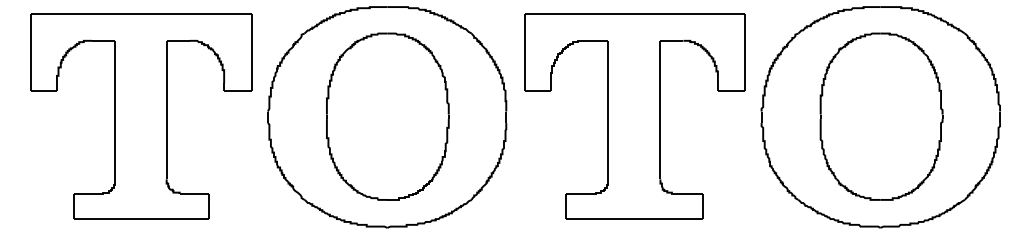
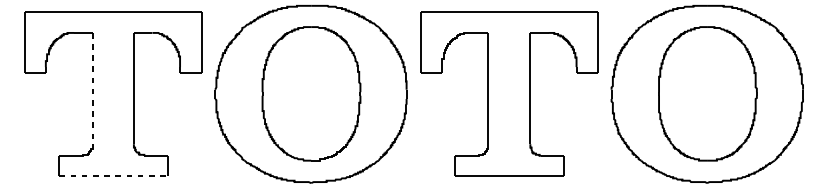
line: (115, 110) -> (92, 88), solid -> dashed
line: (141, 219) -> (113, 176), solid -> dashed

